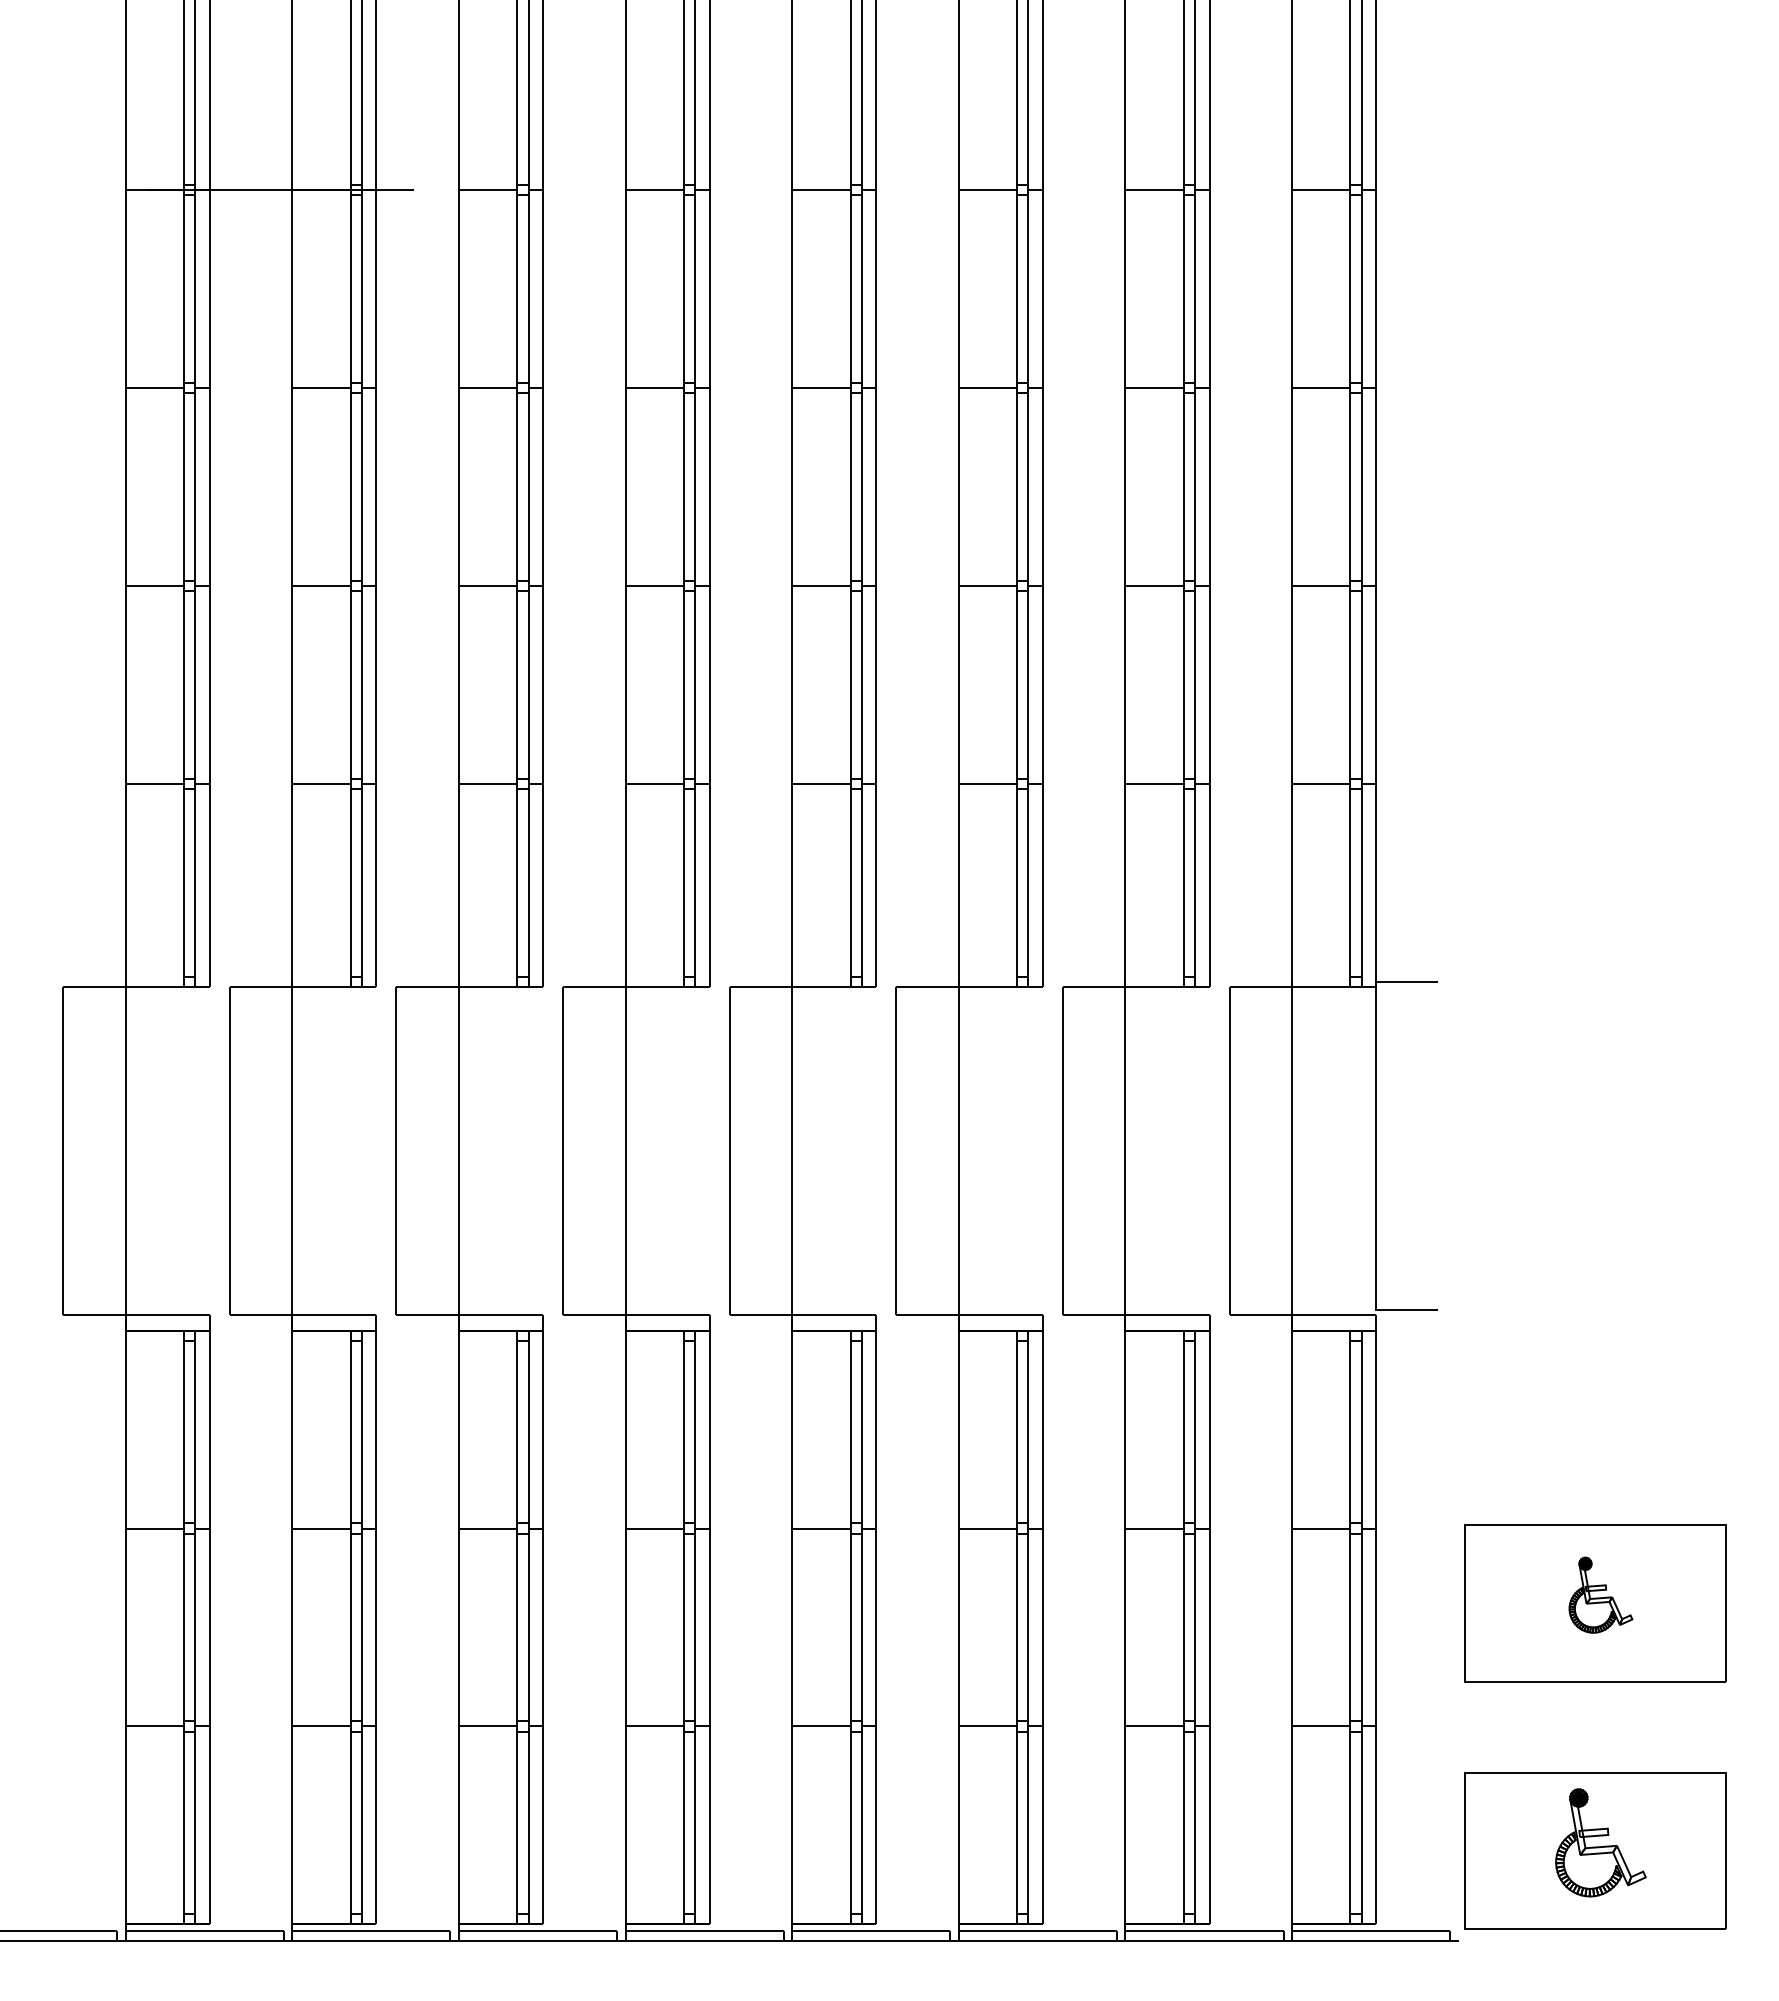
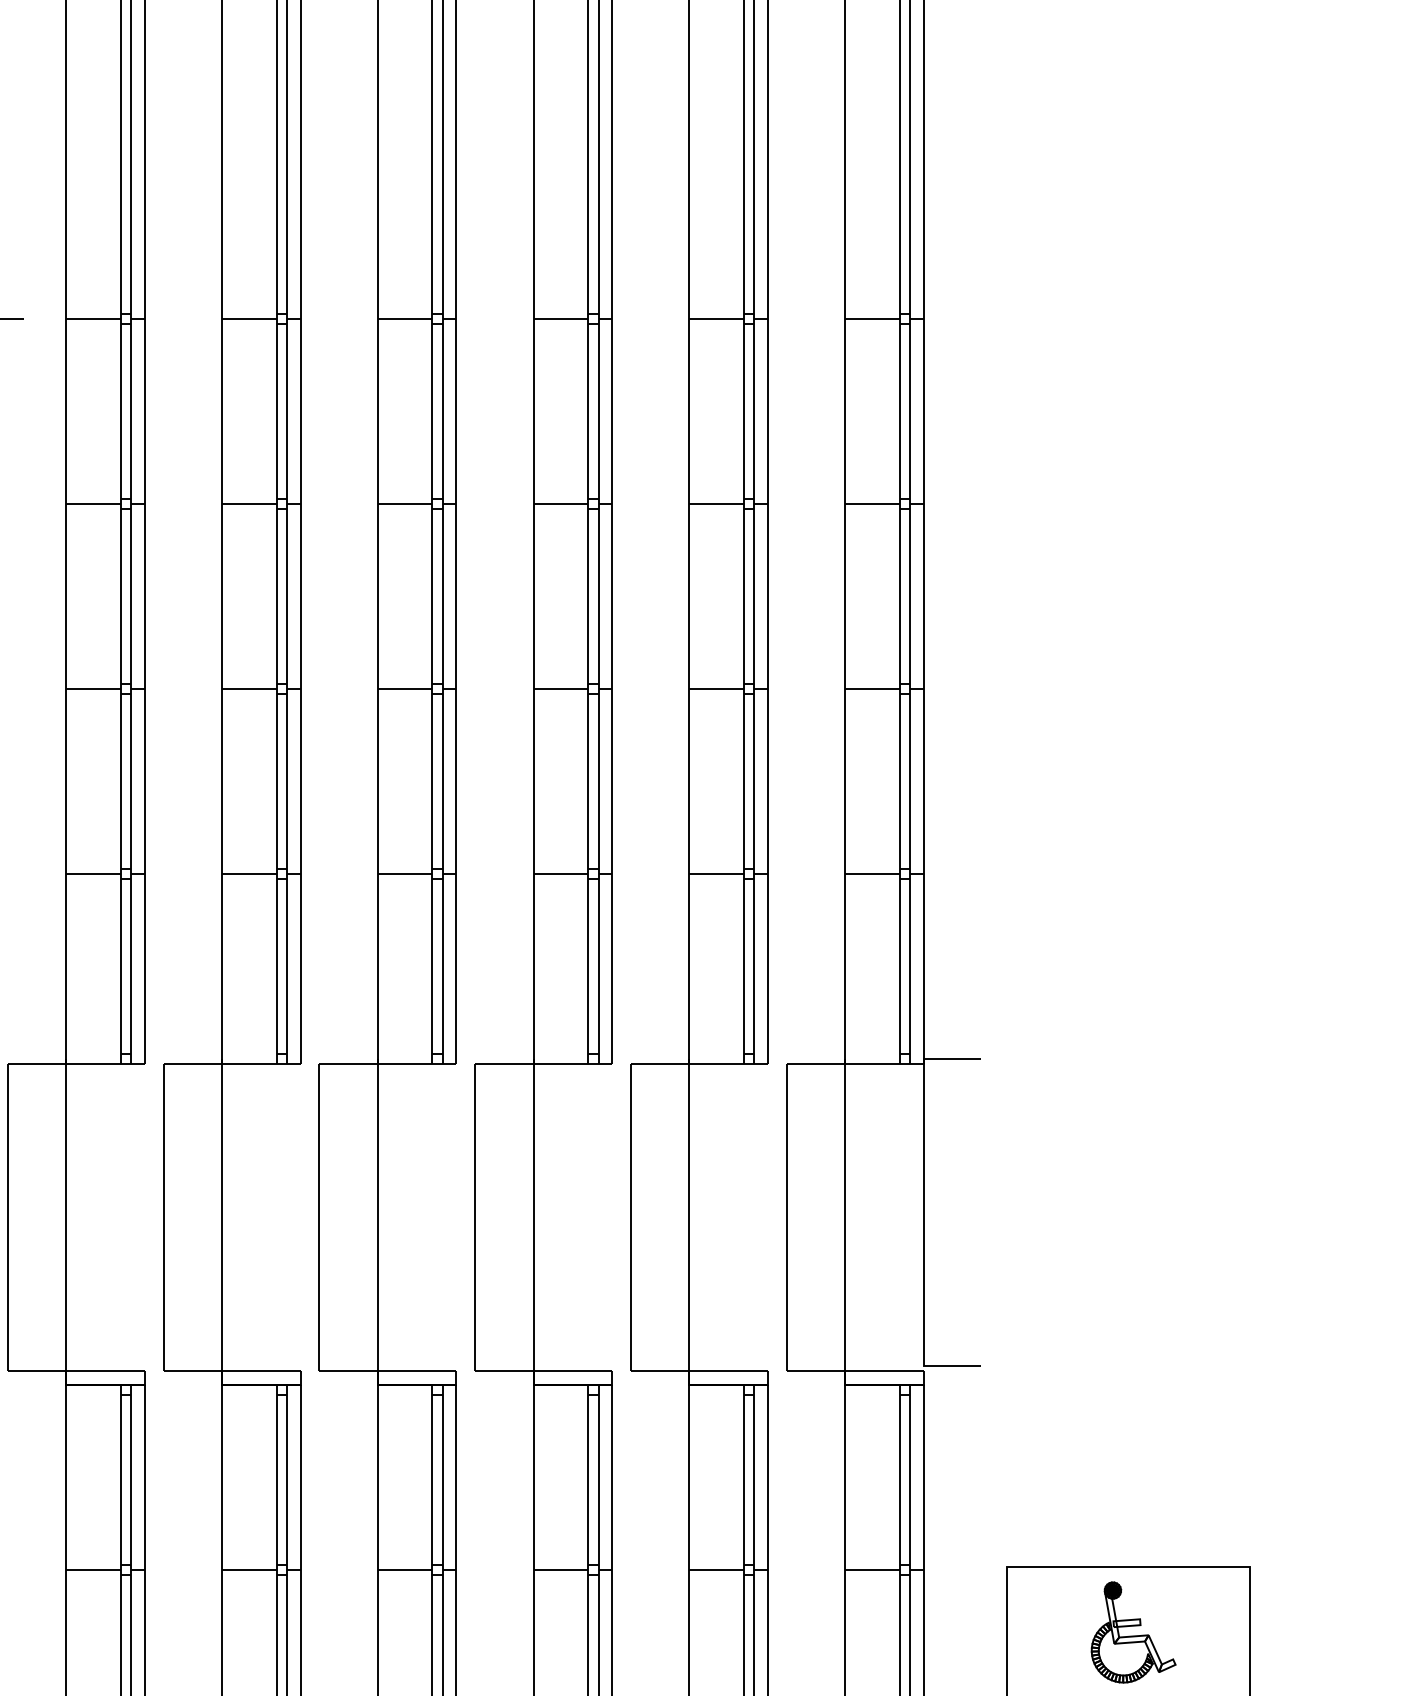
part: (1600, 1594) -> (1133, 1631), size x1.43

